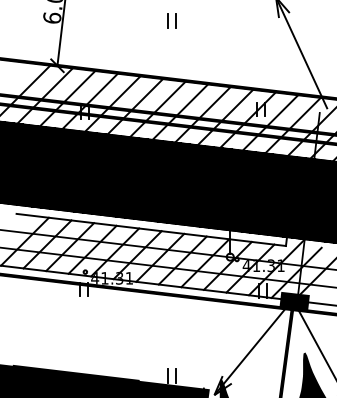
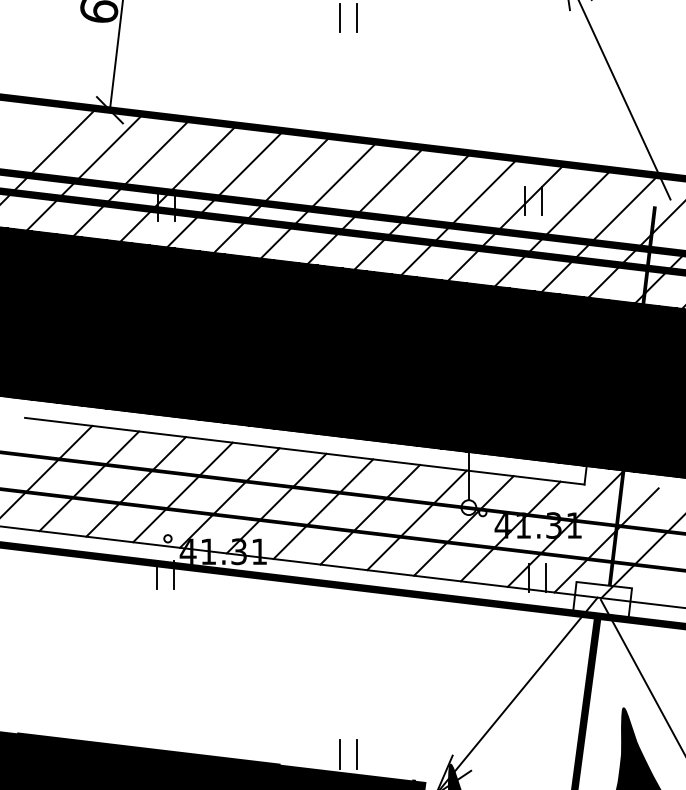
fill: (294, 301) -> (602, 599), removed

